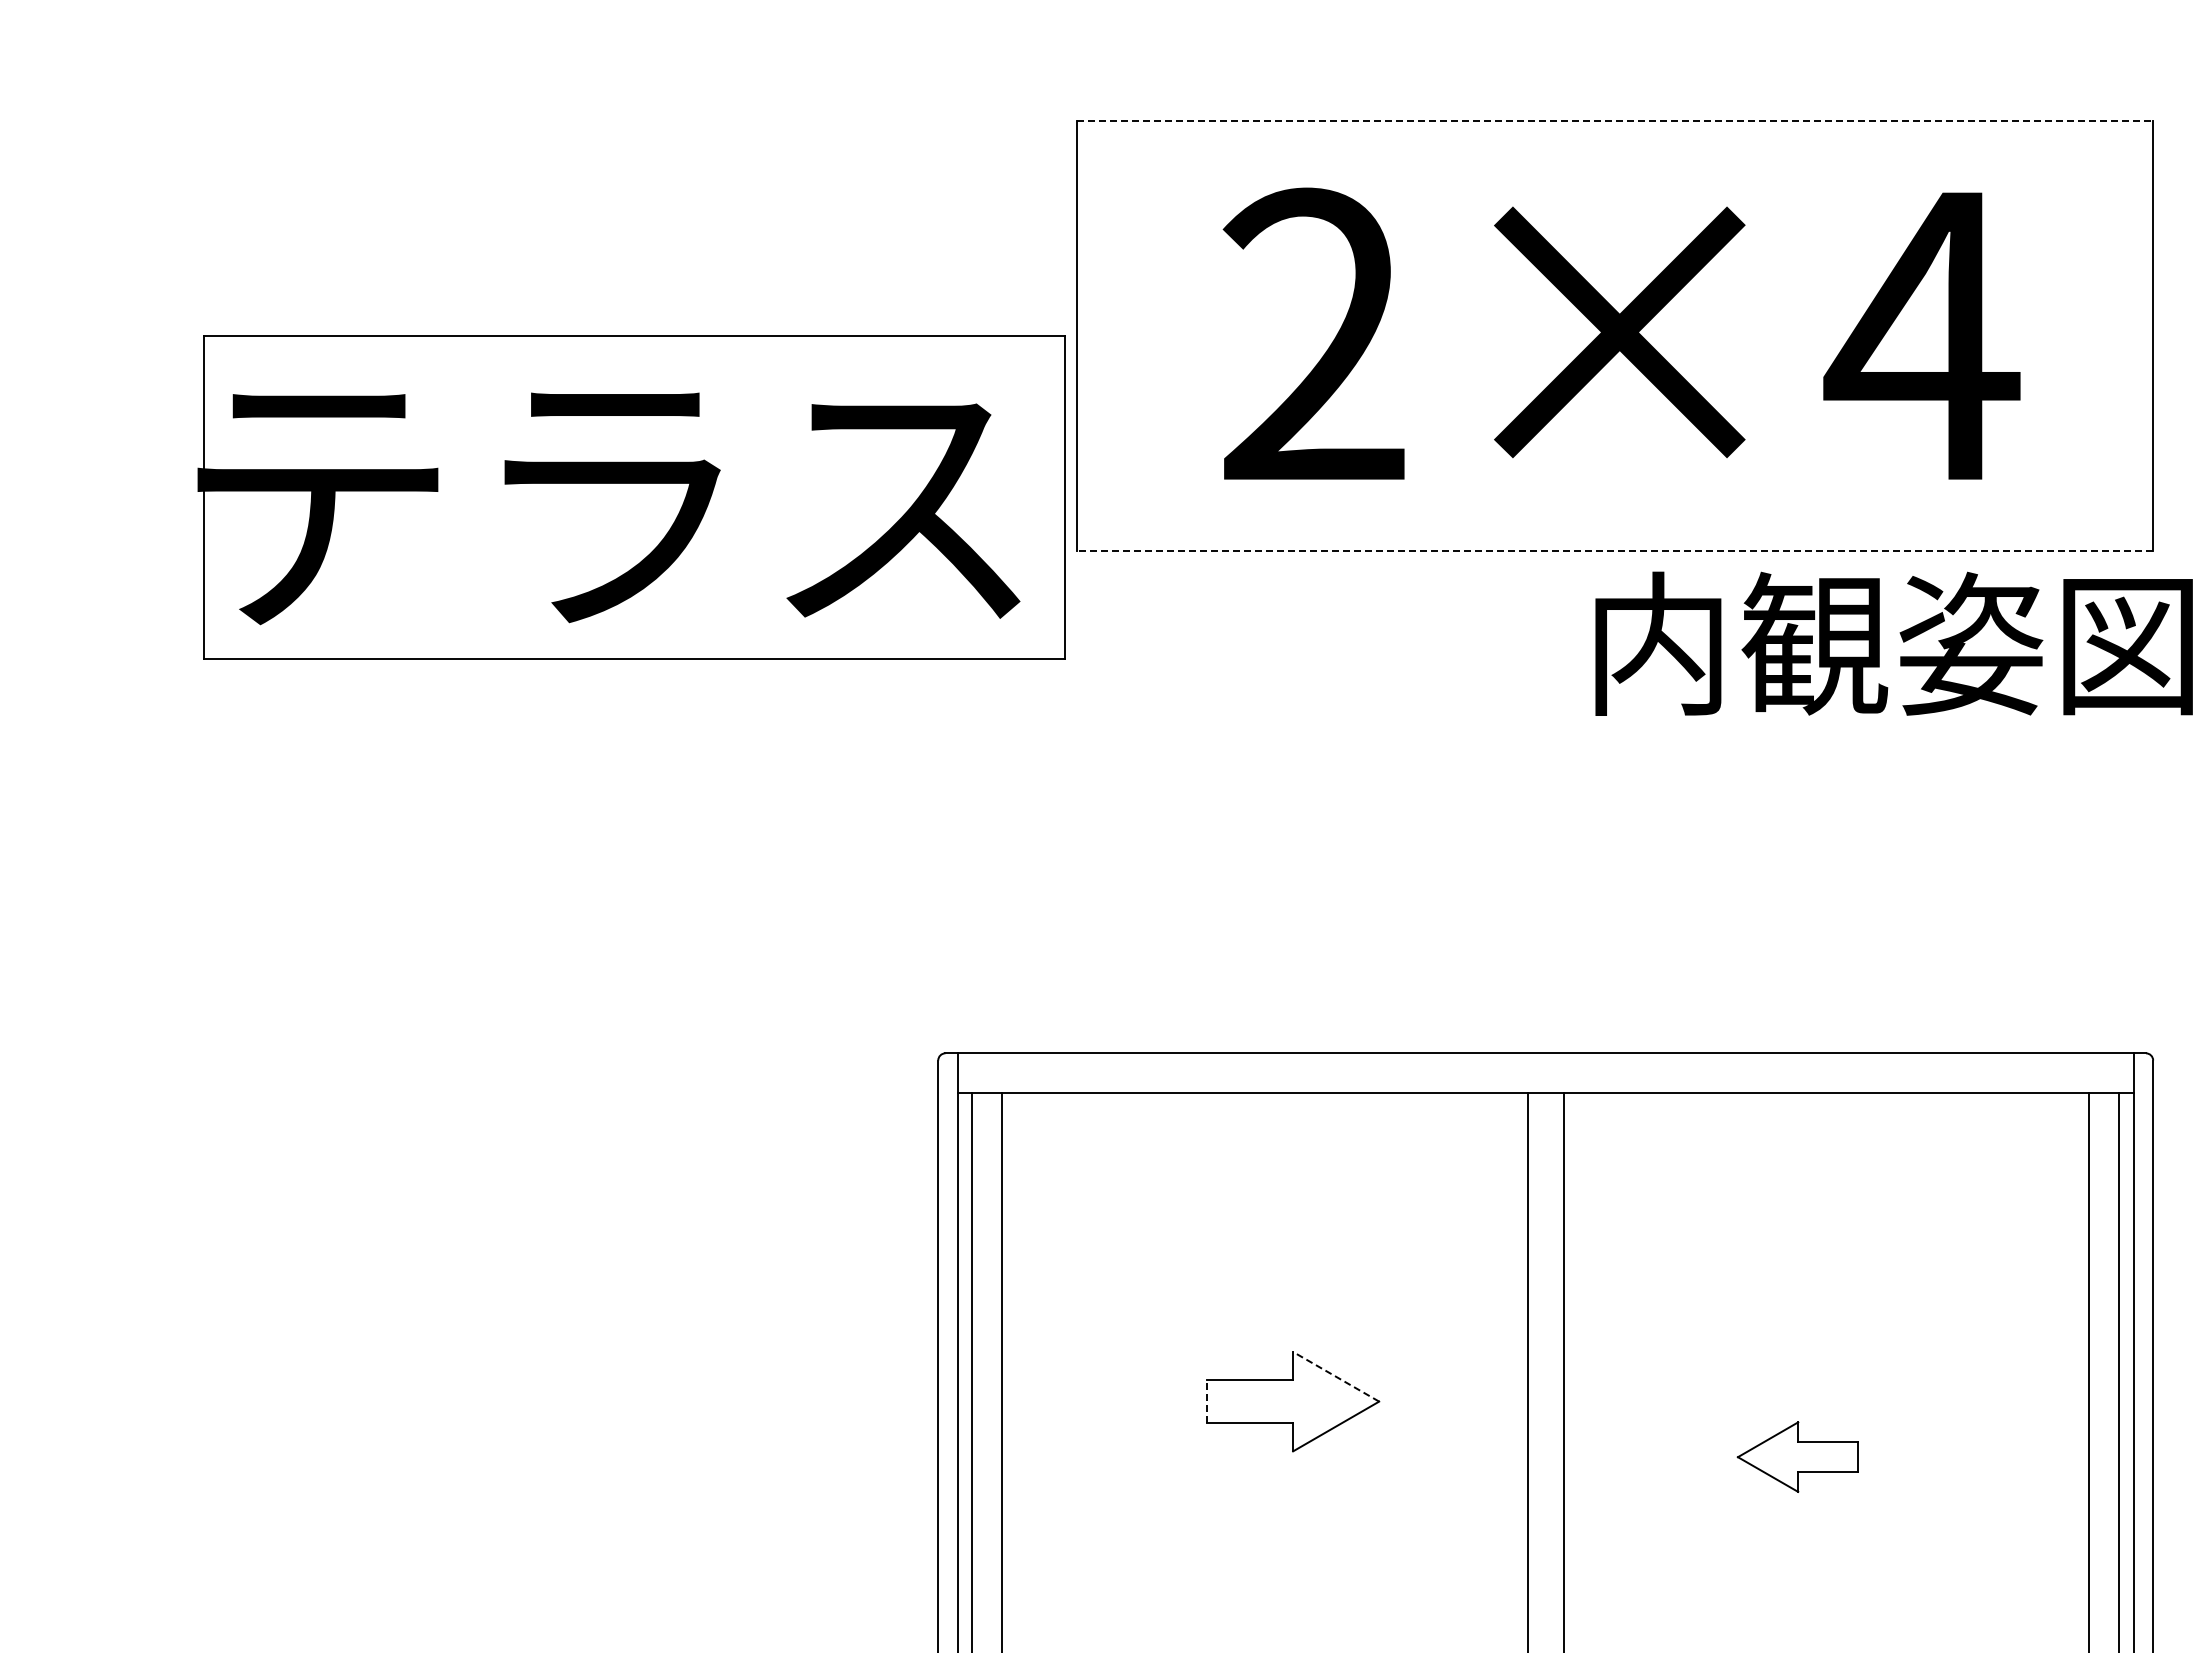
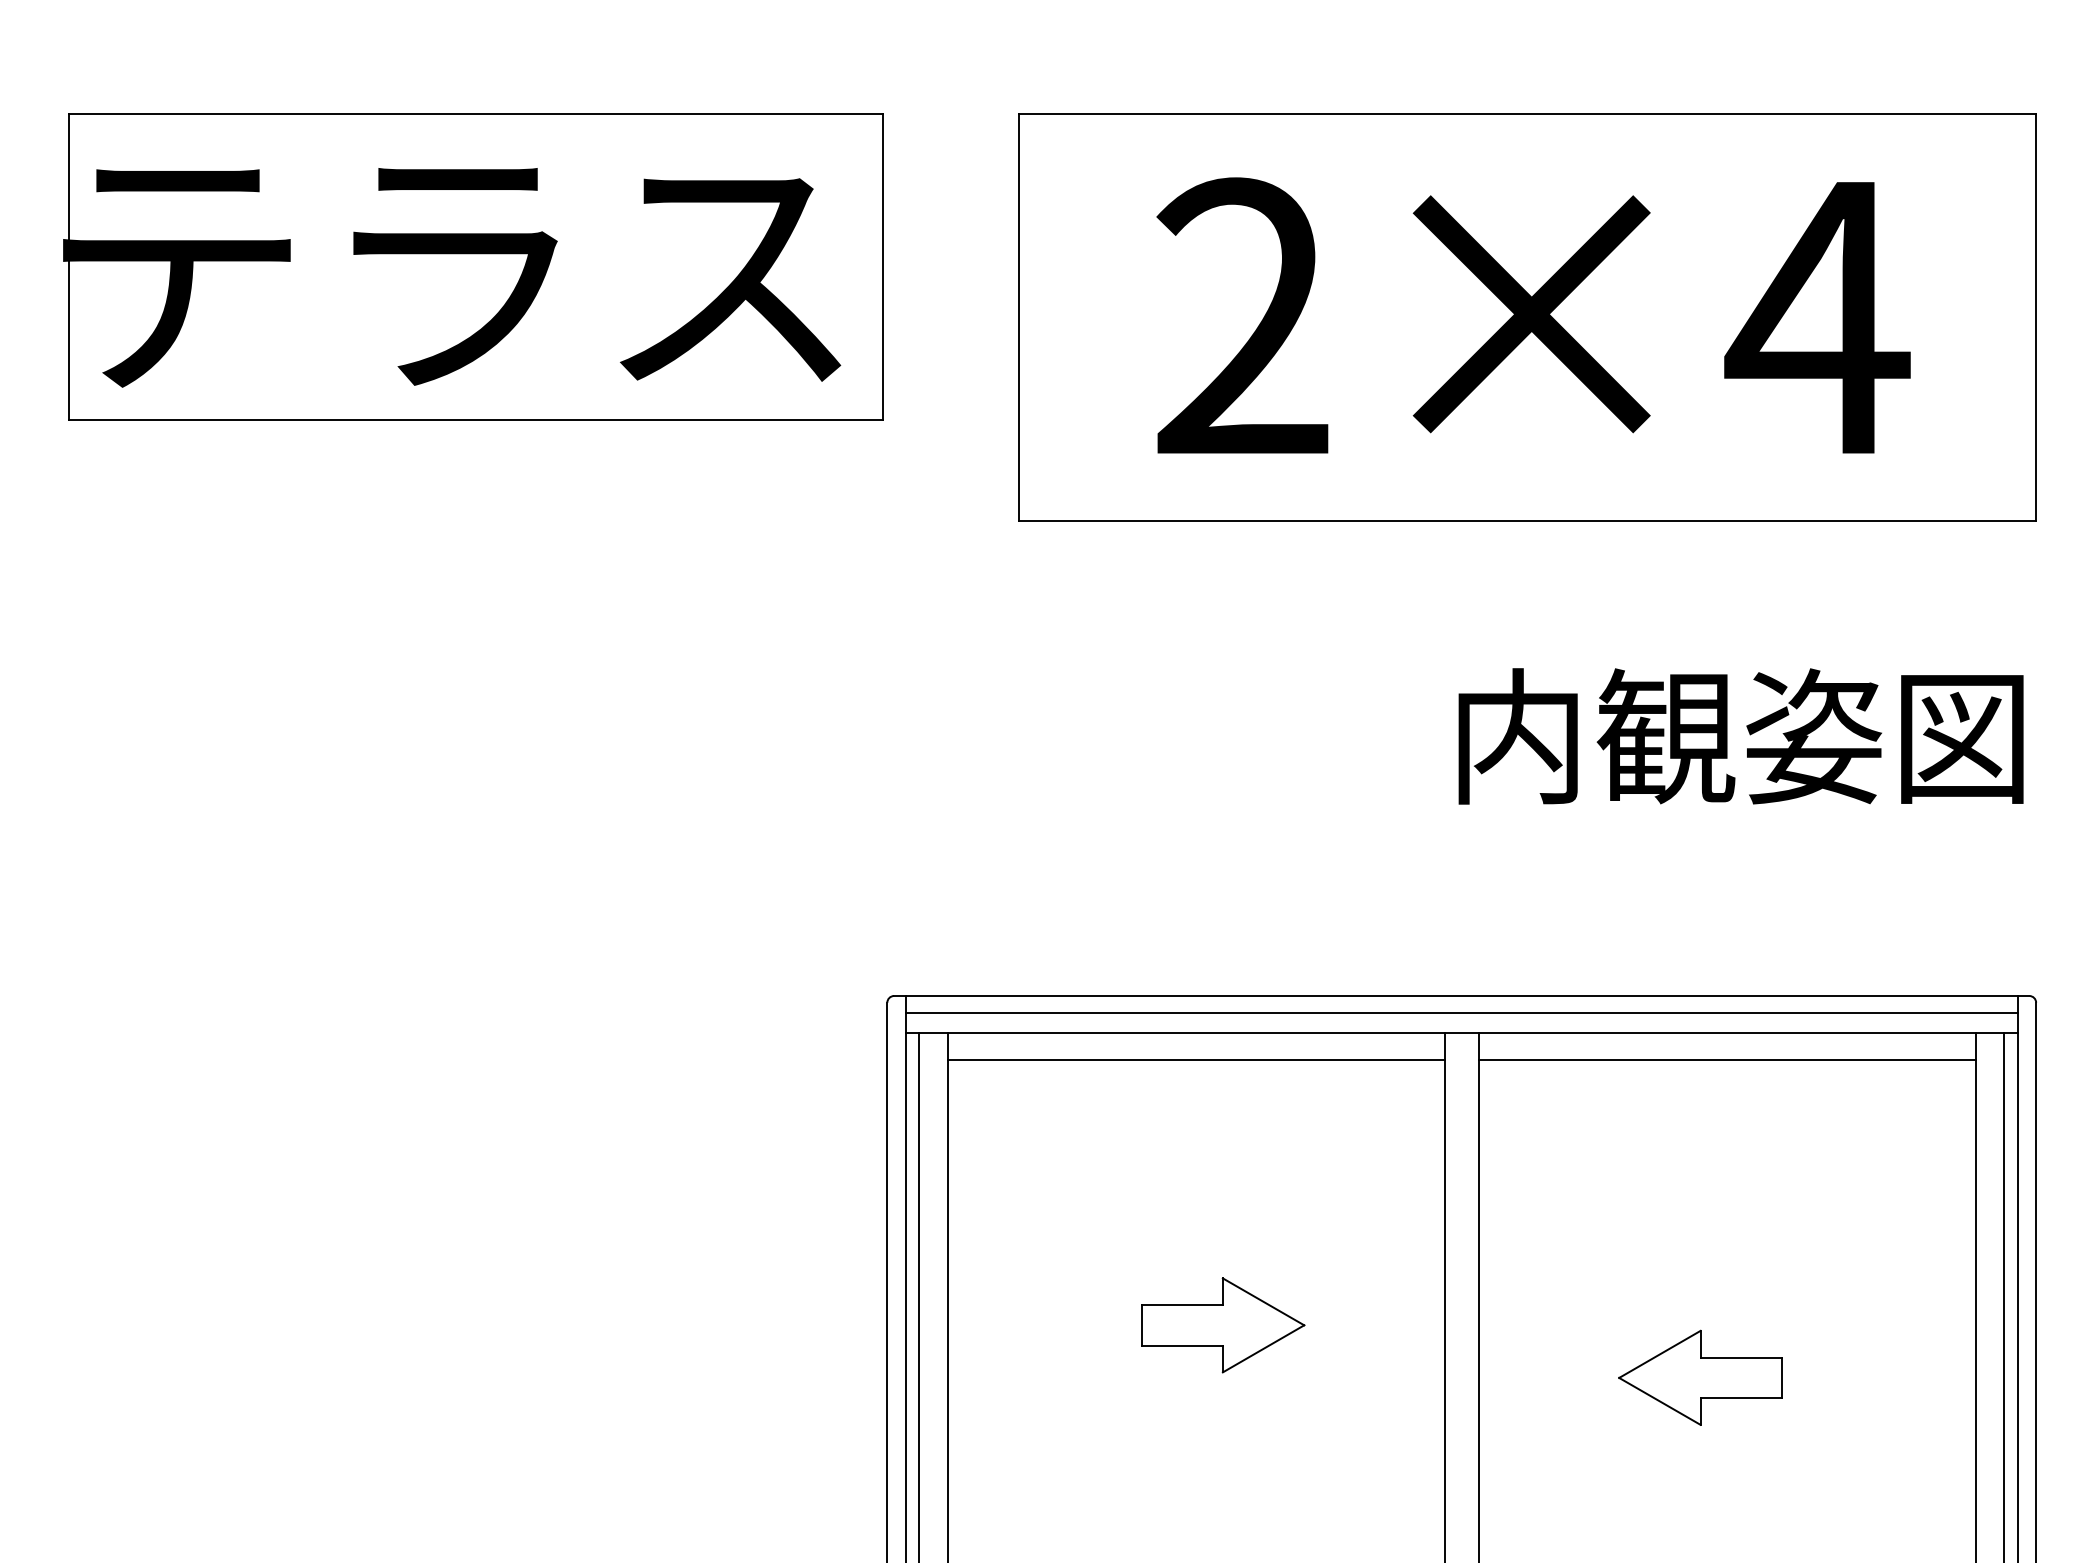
line: (1615, 120) -> (1527, 113), dashed -> solid
part: (631, 497) -> (473, 267), moved
line: (1615, 551) -> (1527, 521), dashed -> solid
text: (1893, 643) -> (1740, 736), moved
line: (1545, 1071) -> (1461, 1013), added
line: (1264, 1120) -> (1195, 1059), added
line: (1826, 1120) -> (1727, 1059), added
line: (1336, 1376) -> (1263, 1301), dashed -> solid
line: (1207, 1401) -> (1141, 1325), dashed -> solid
part: (1797, 1456) -> (1699, 1377), size x1.43

